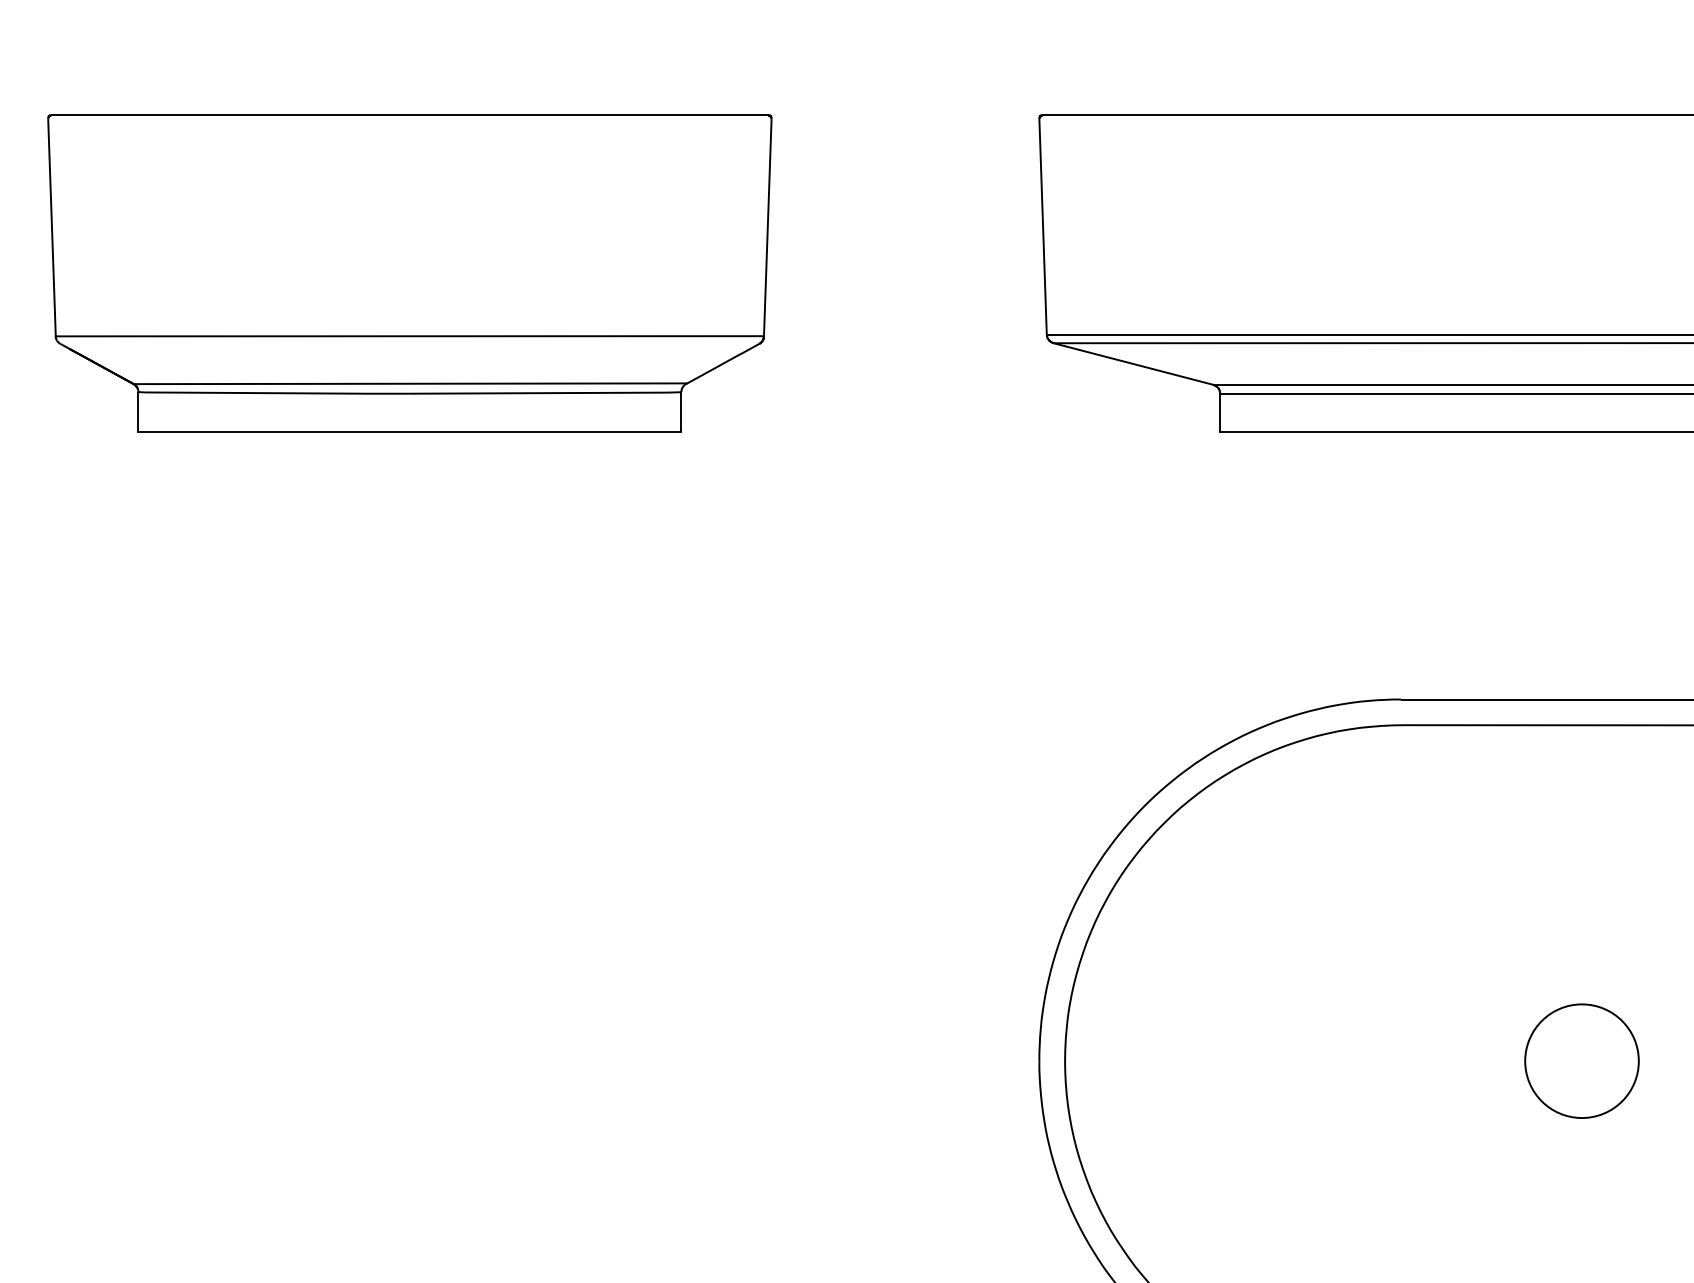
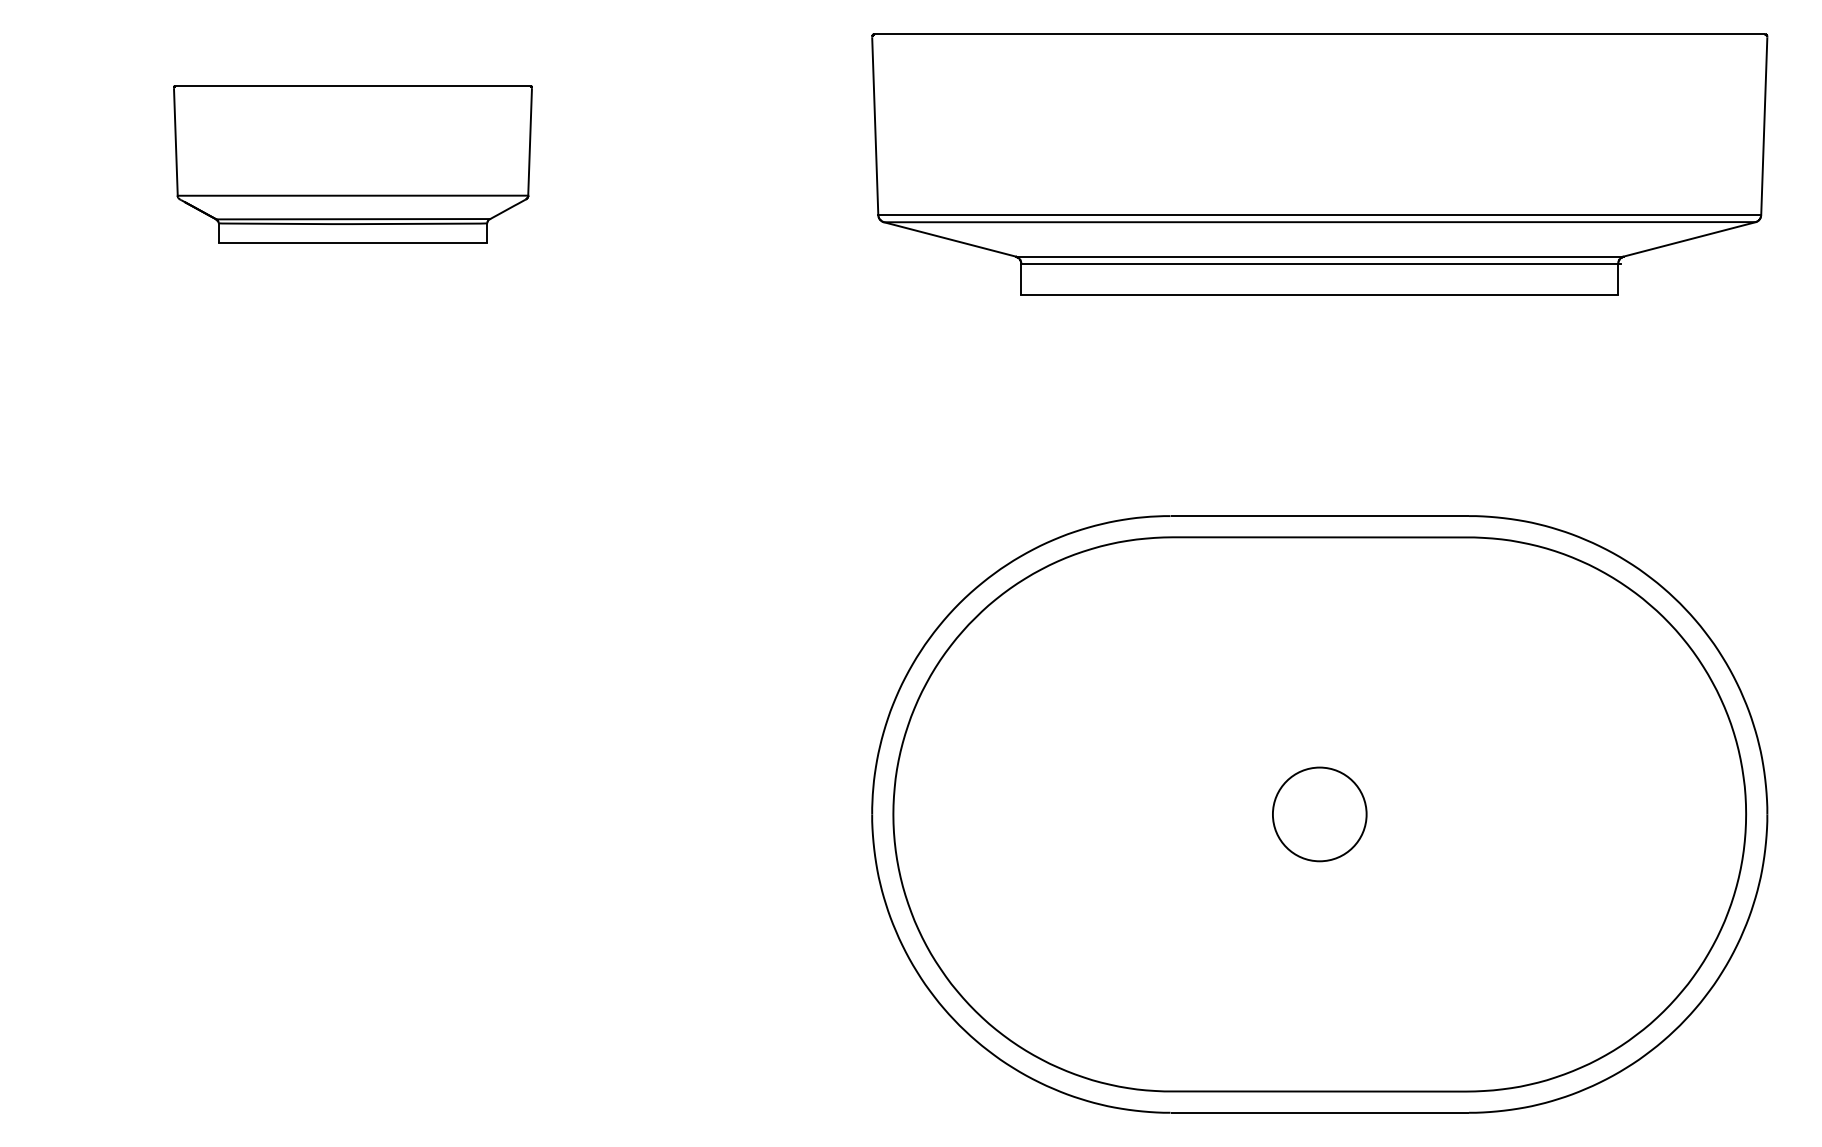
part: (409, 273) -> (352, 164), size x0.6

